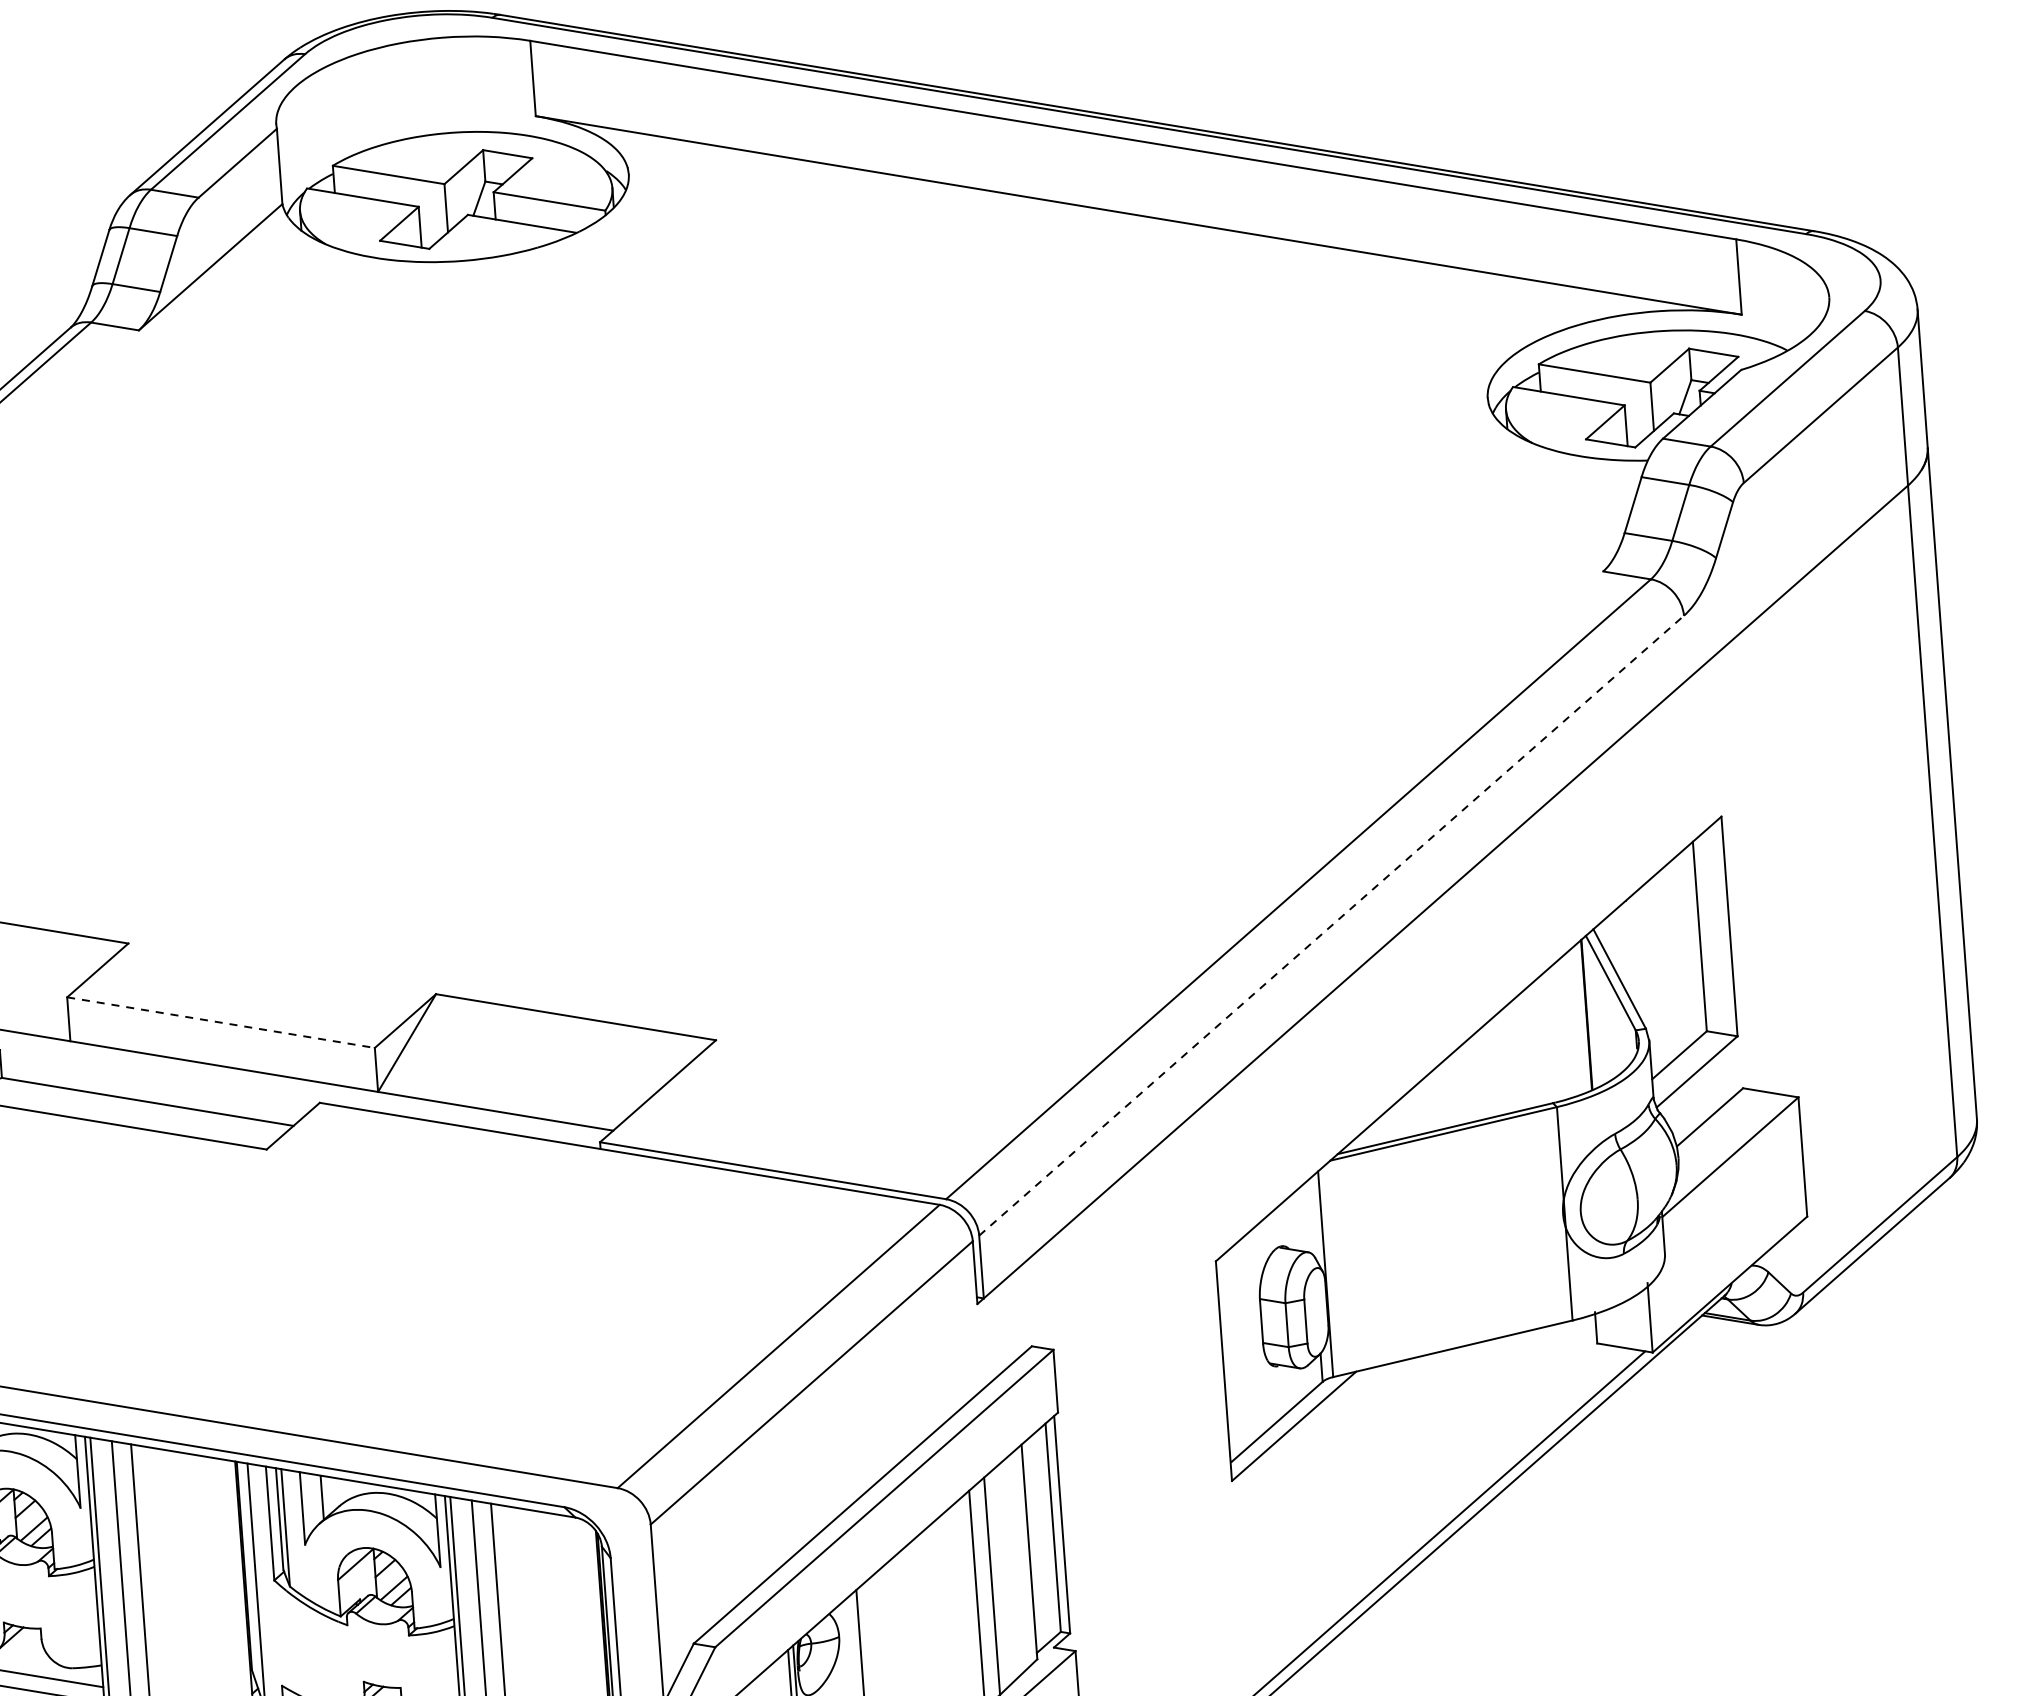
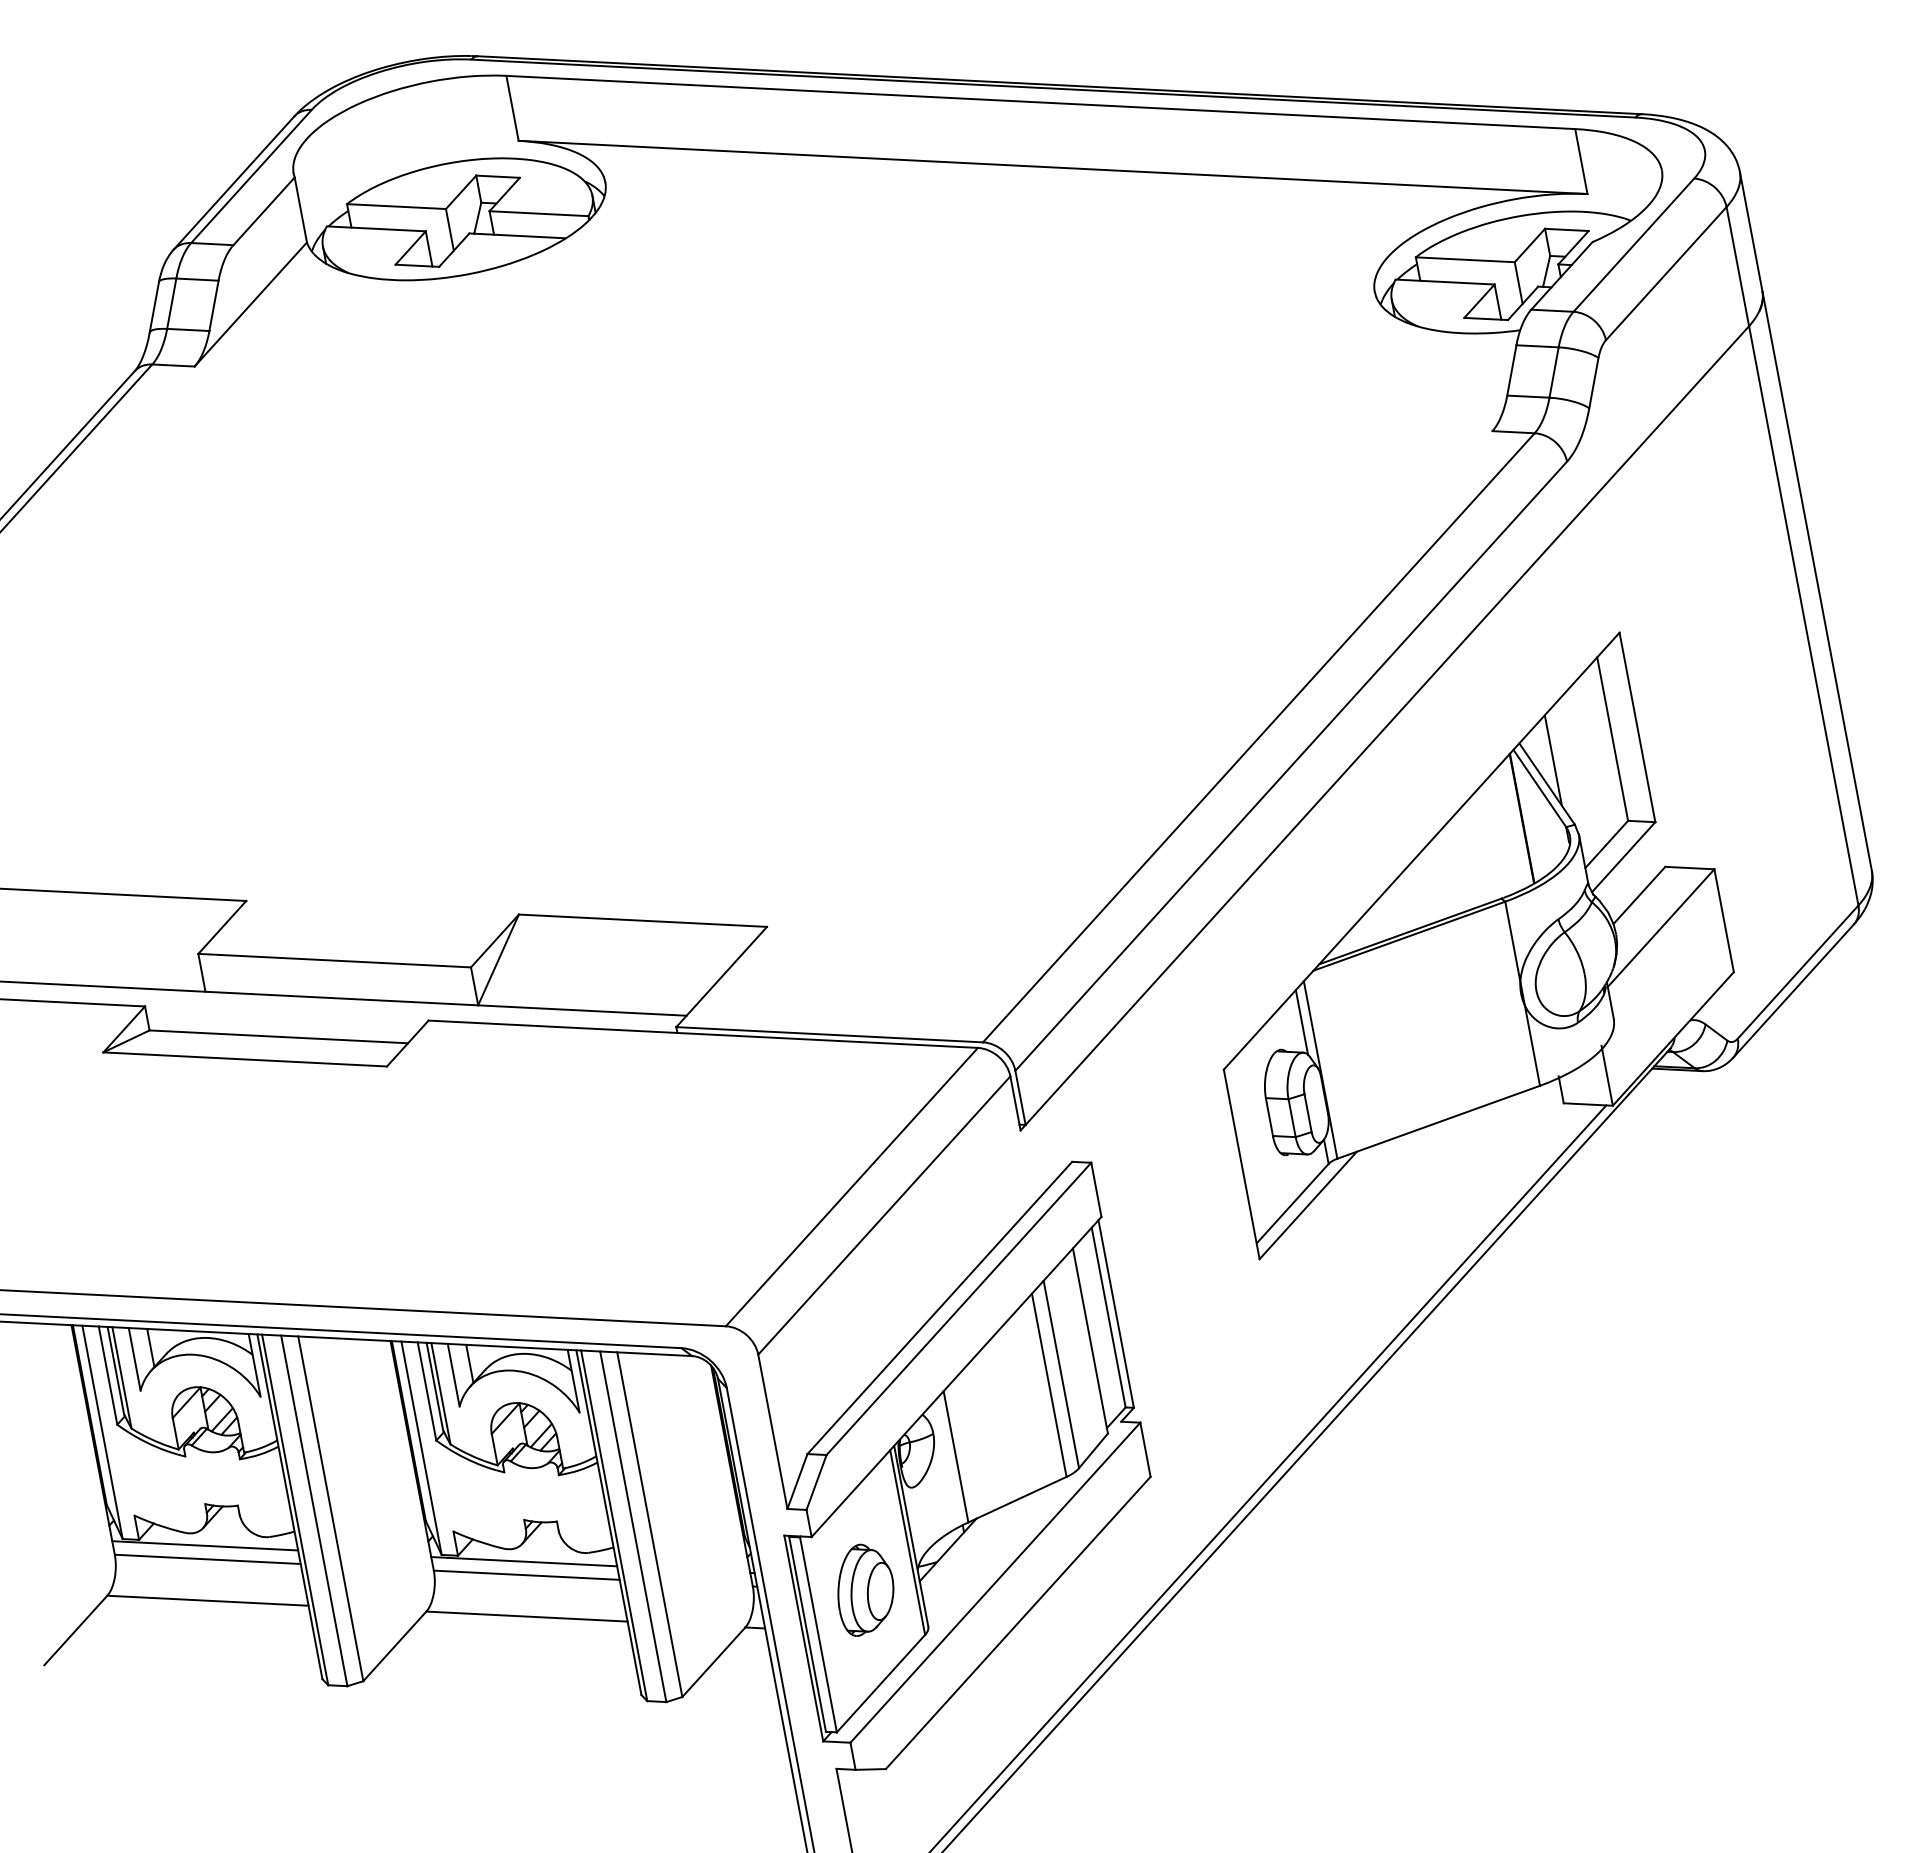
line: (1331, 926) -> (1291, 766), dashed -> solid
line: (1628, 952) -> (1552, 760), added
line: (221, 1022) -> (335, 960), dashed -> solid
line: (1310, 1217) -> (1301, 1022), added

